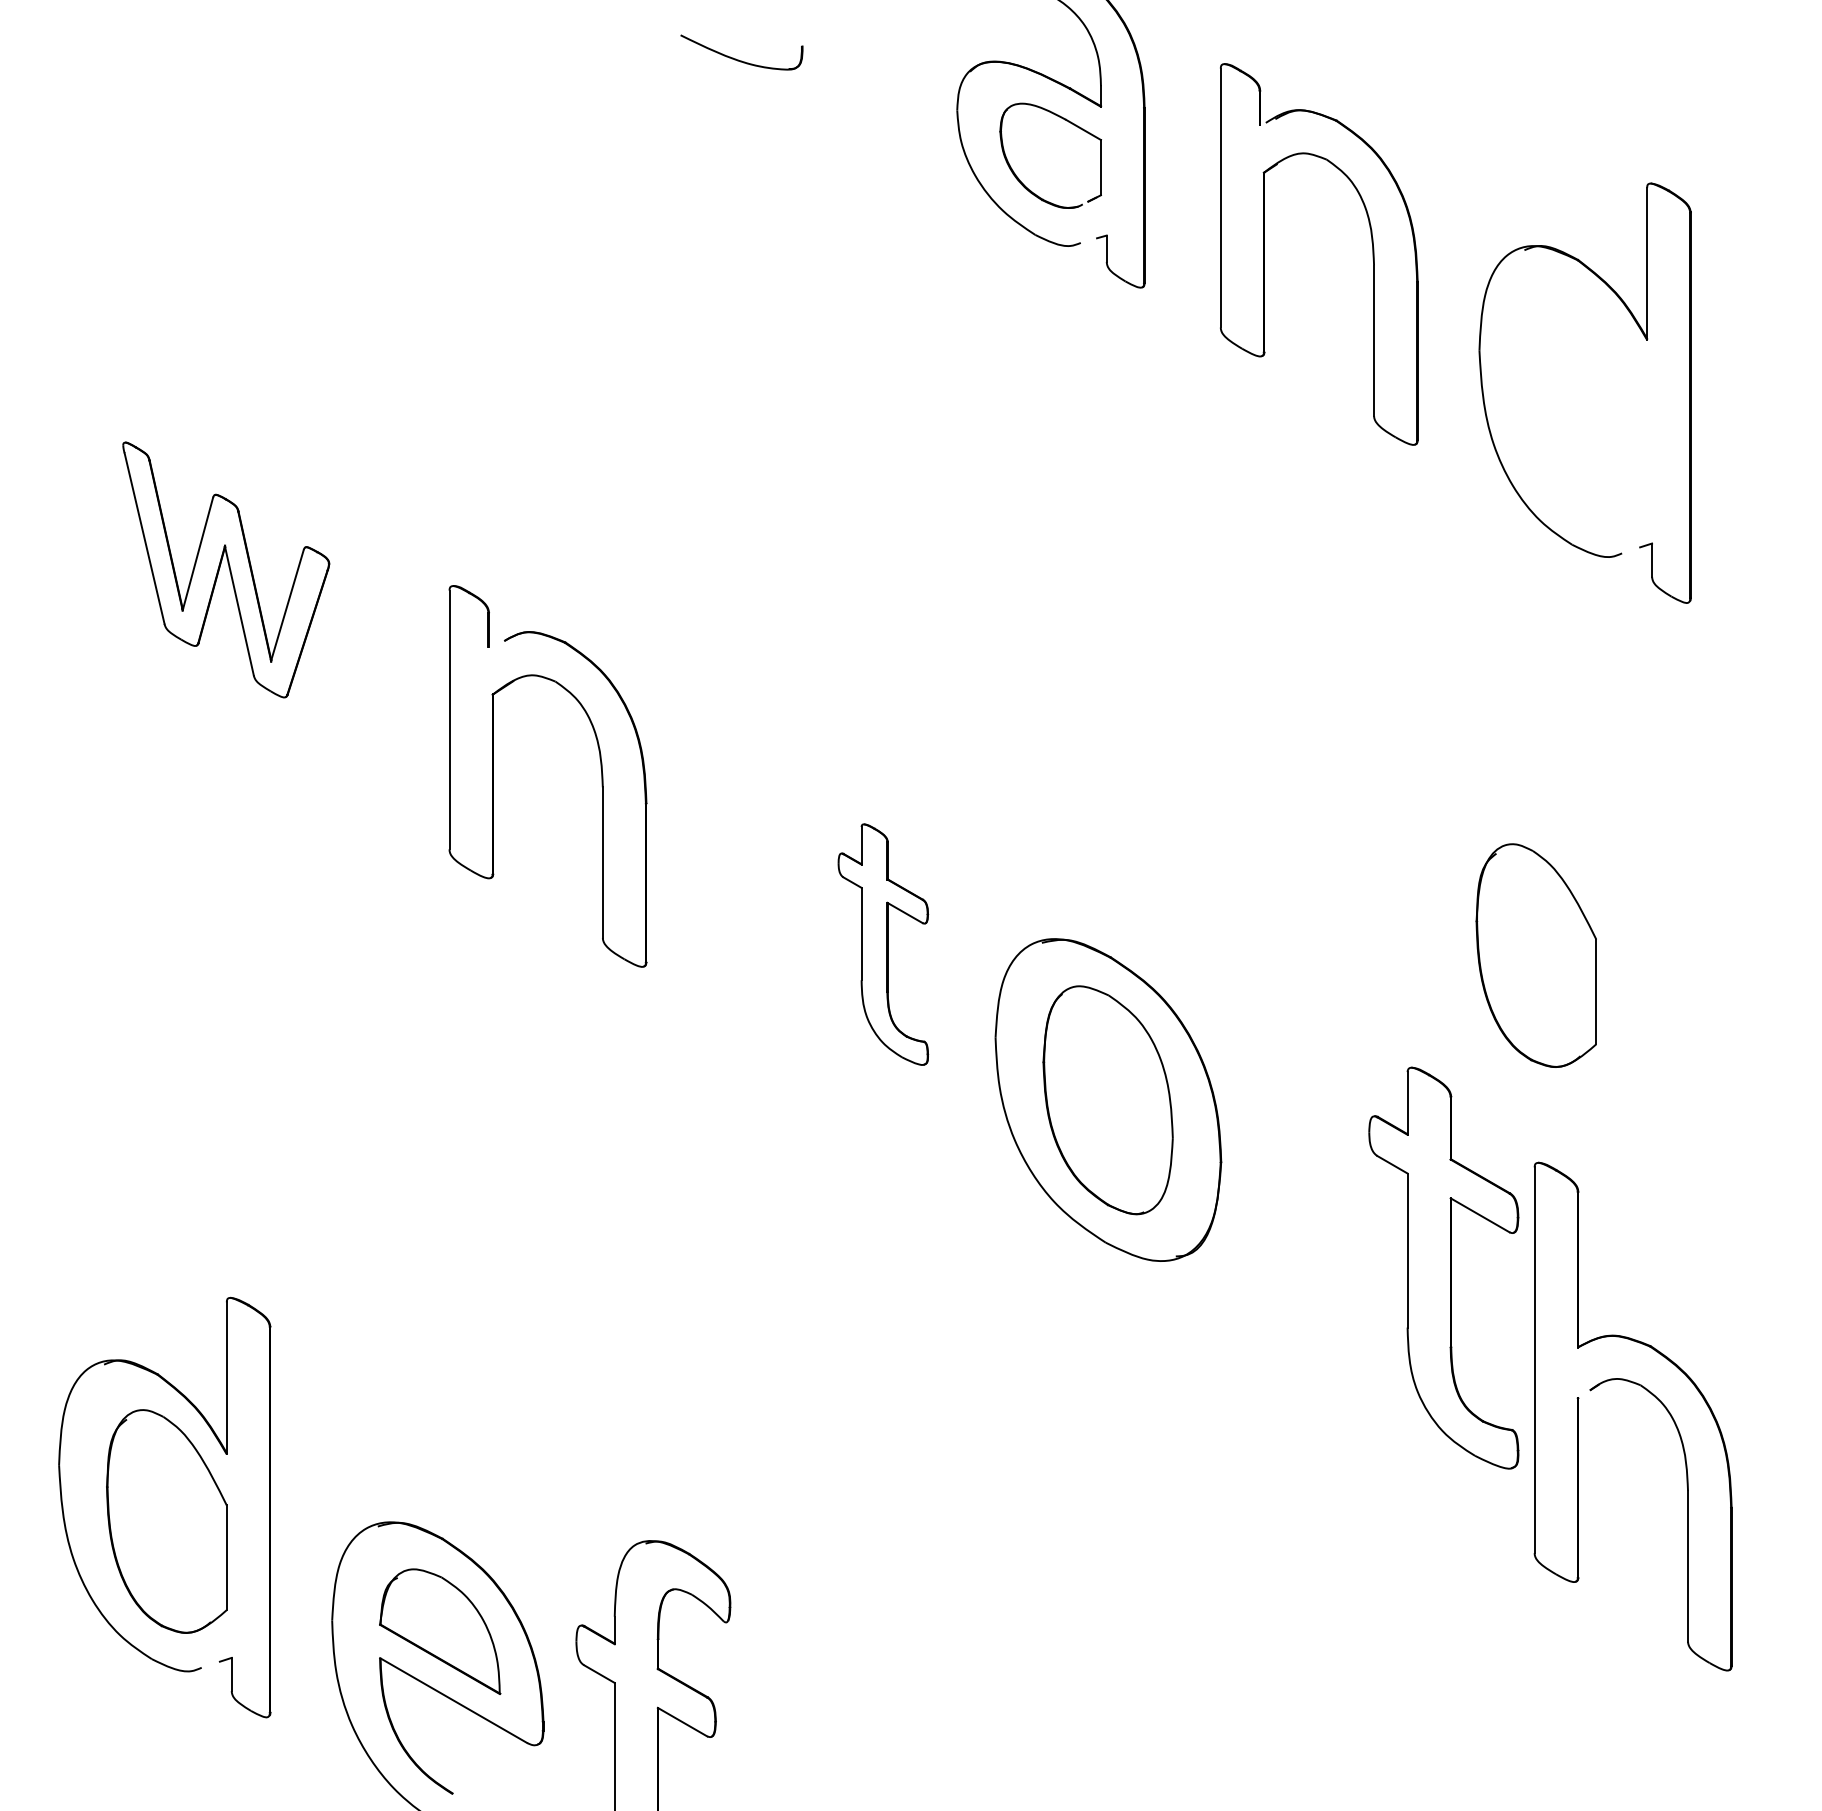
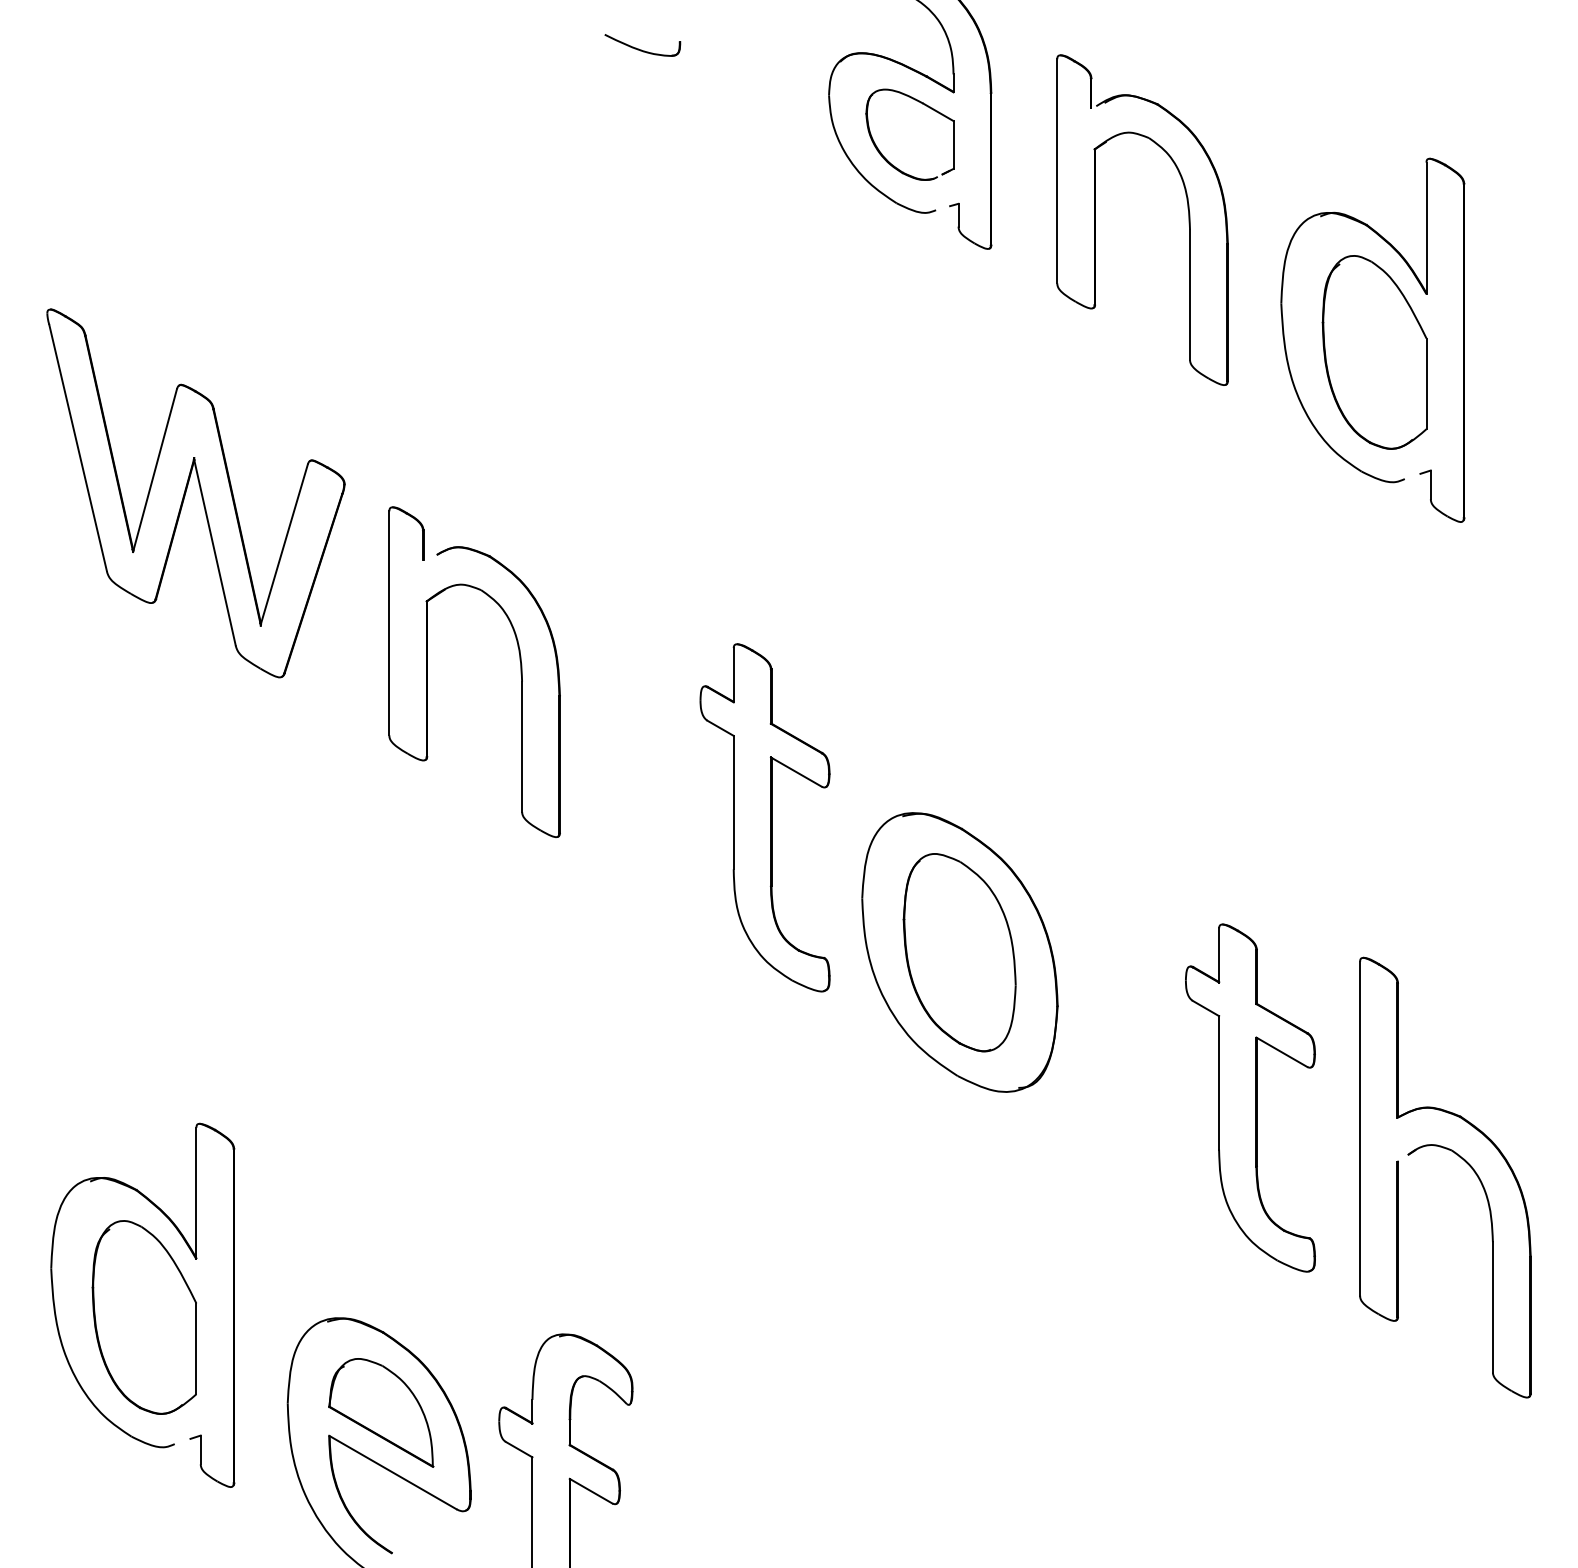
part: (741, 52) -> (642, 45), size x0.71
part: (225, 570) -> (195, 493), size x1.67
part: (882, 944) -> (764, 817), size x1.67
part: (1536, 955) -> (1374, 352), moved
part: (1650, 1394) -> (1460, 1158), moved

